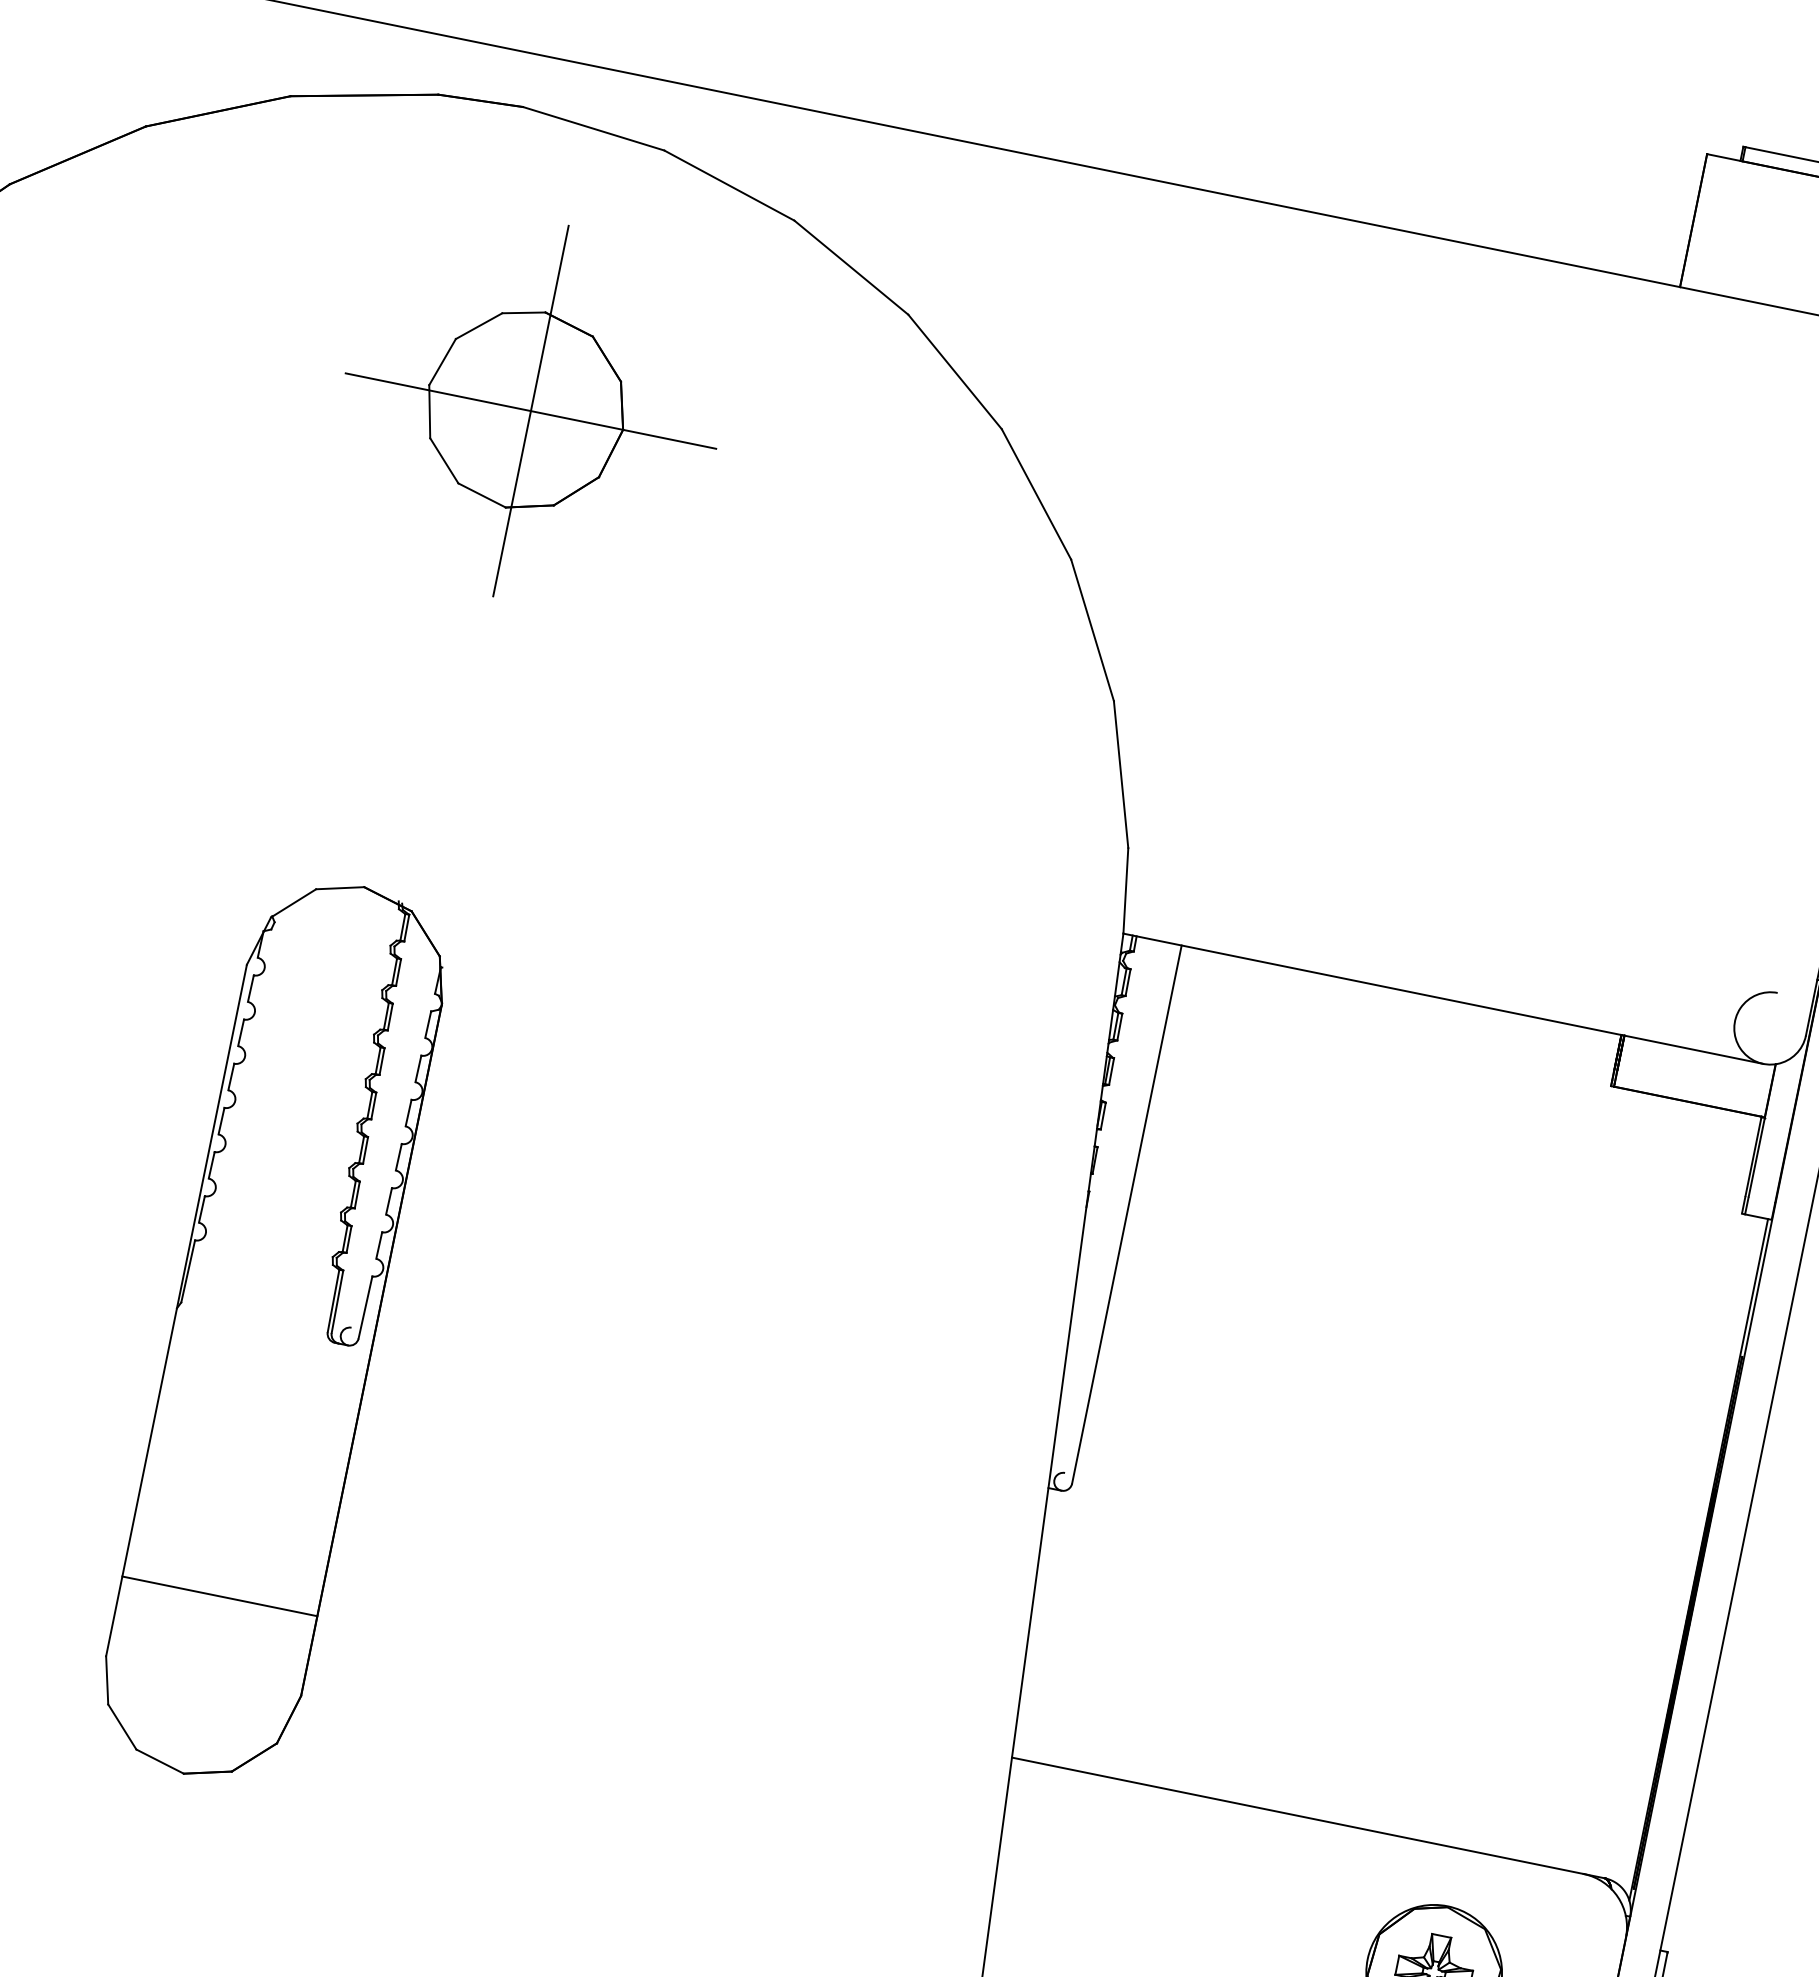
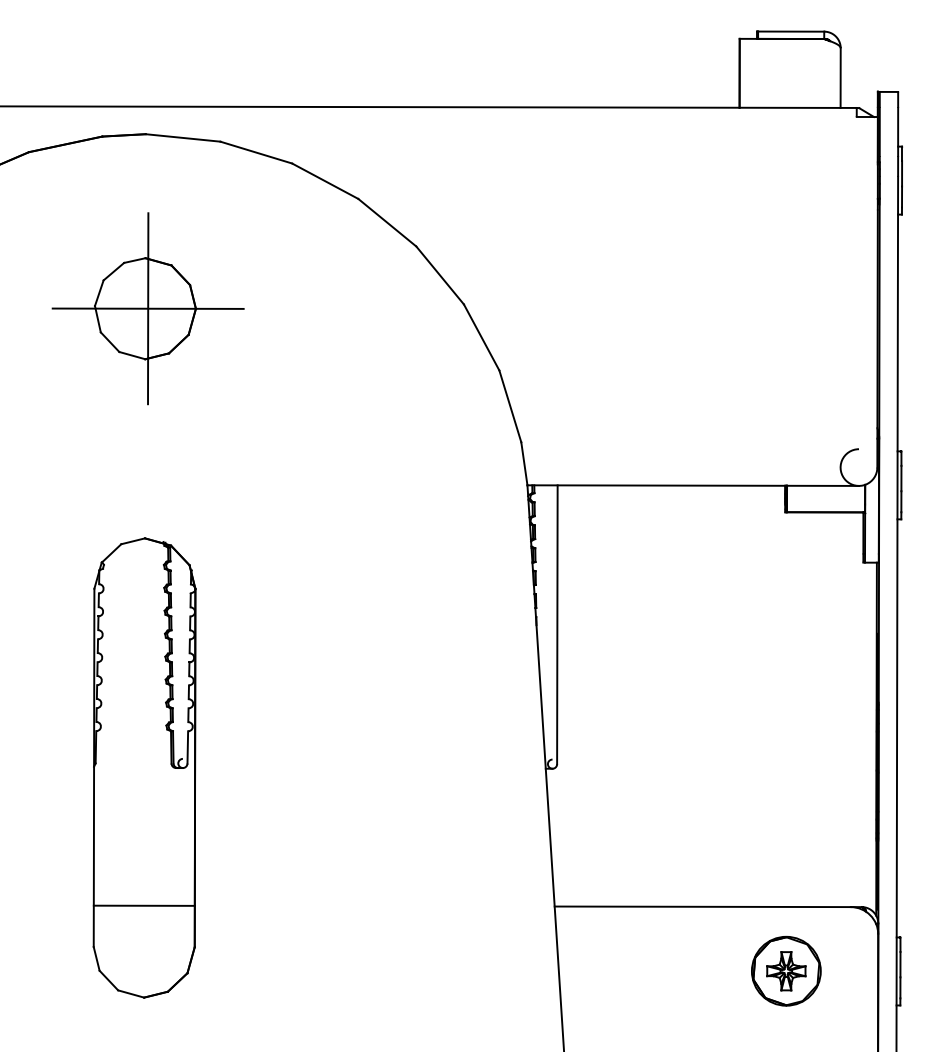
part: (529, 410) -> (147, 308), moved

